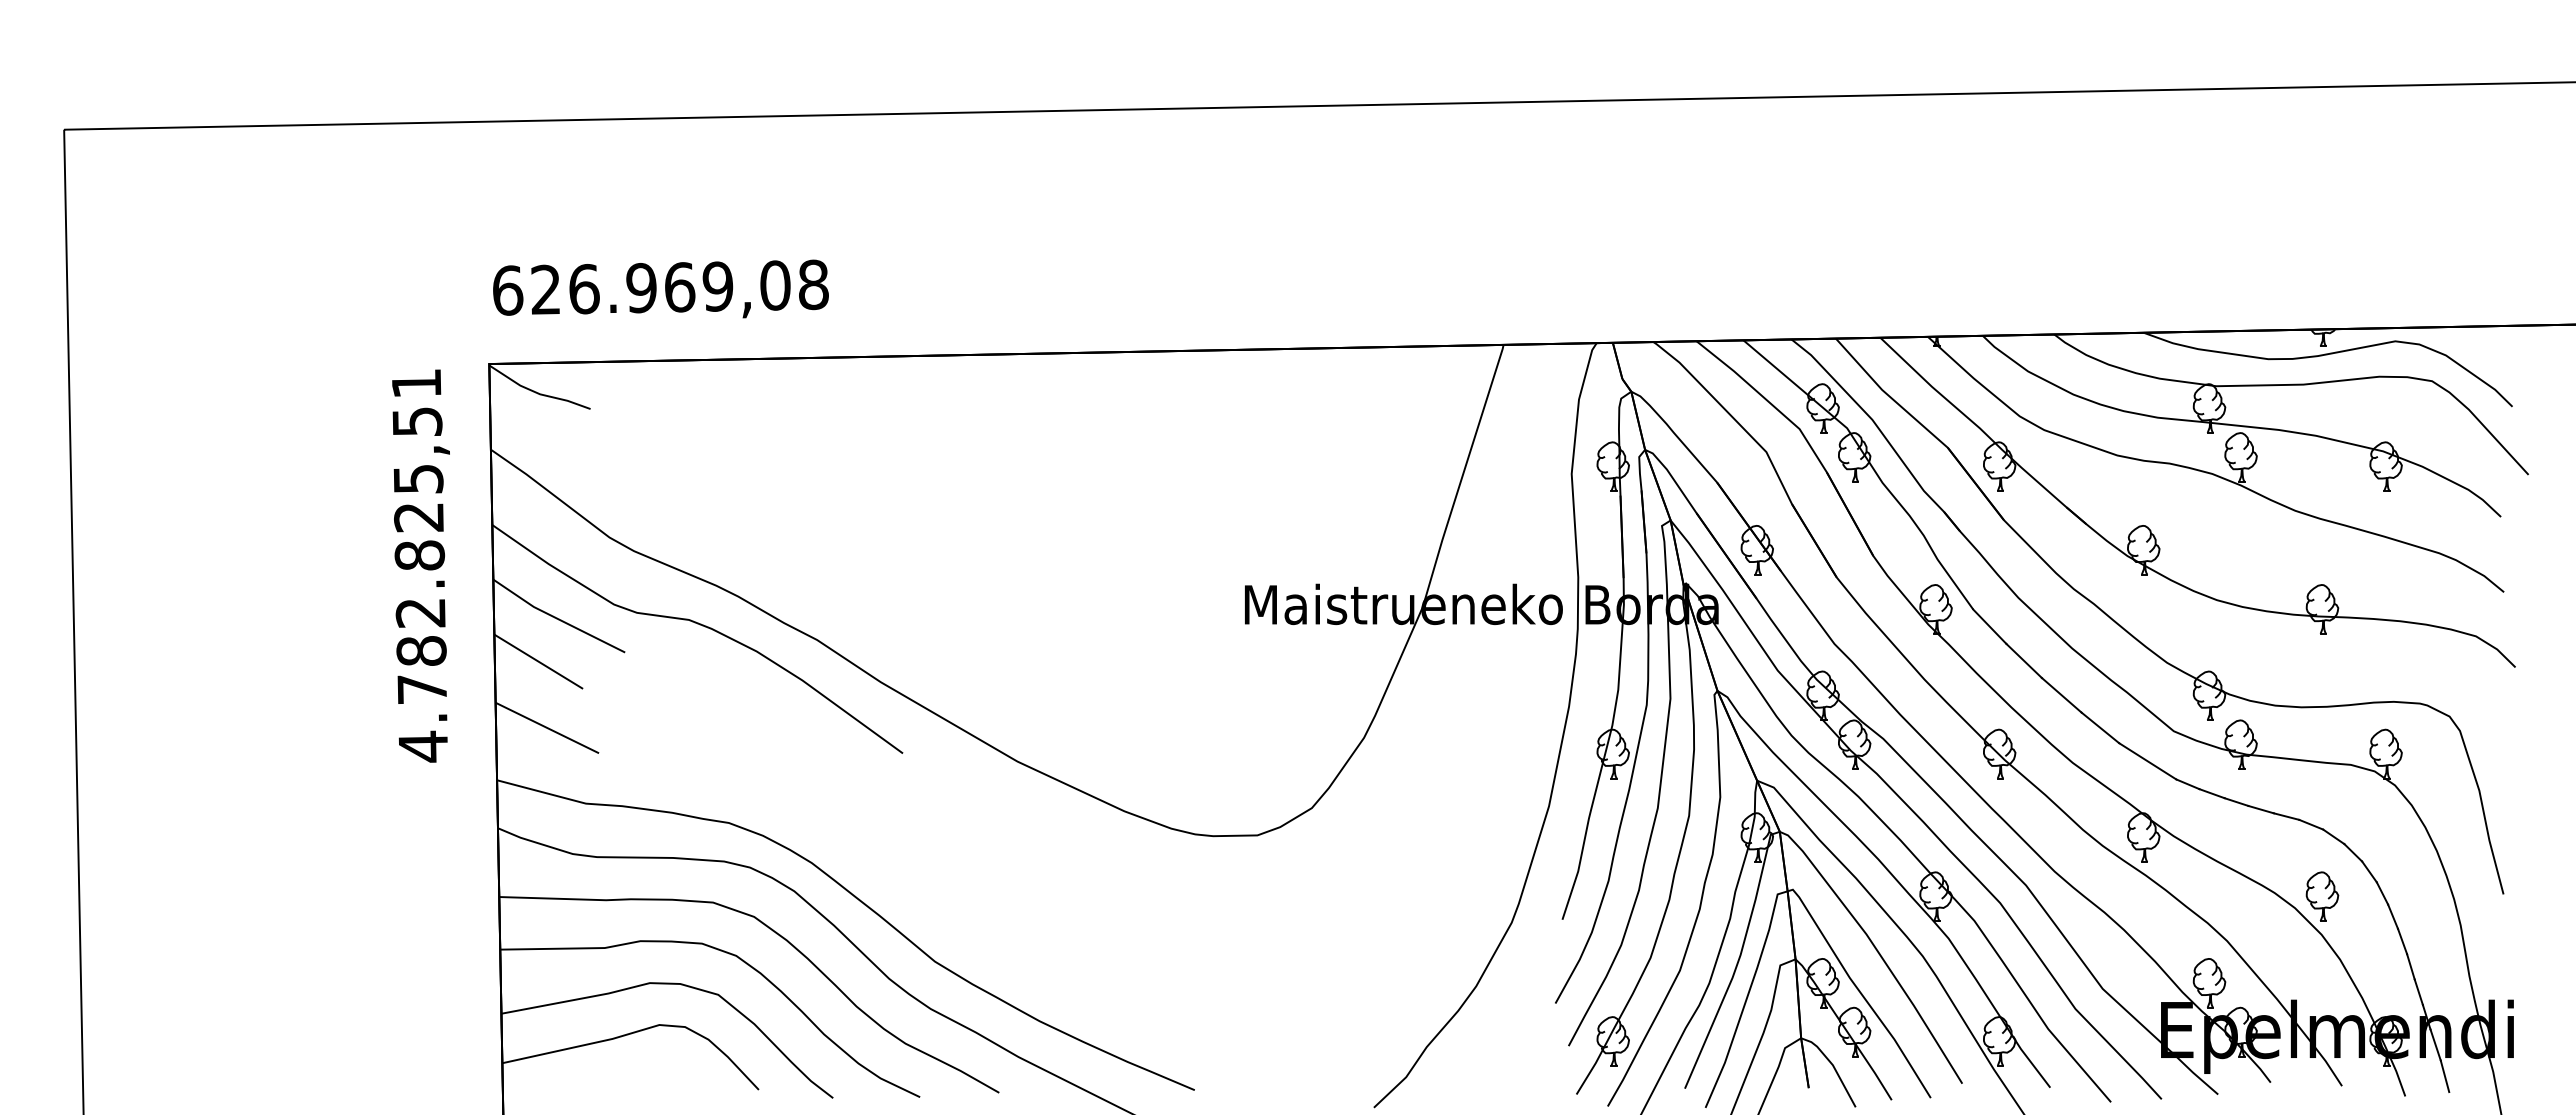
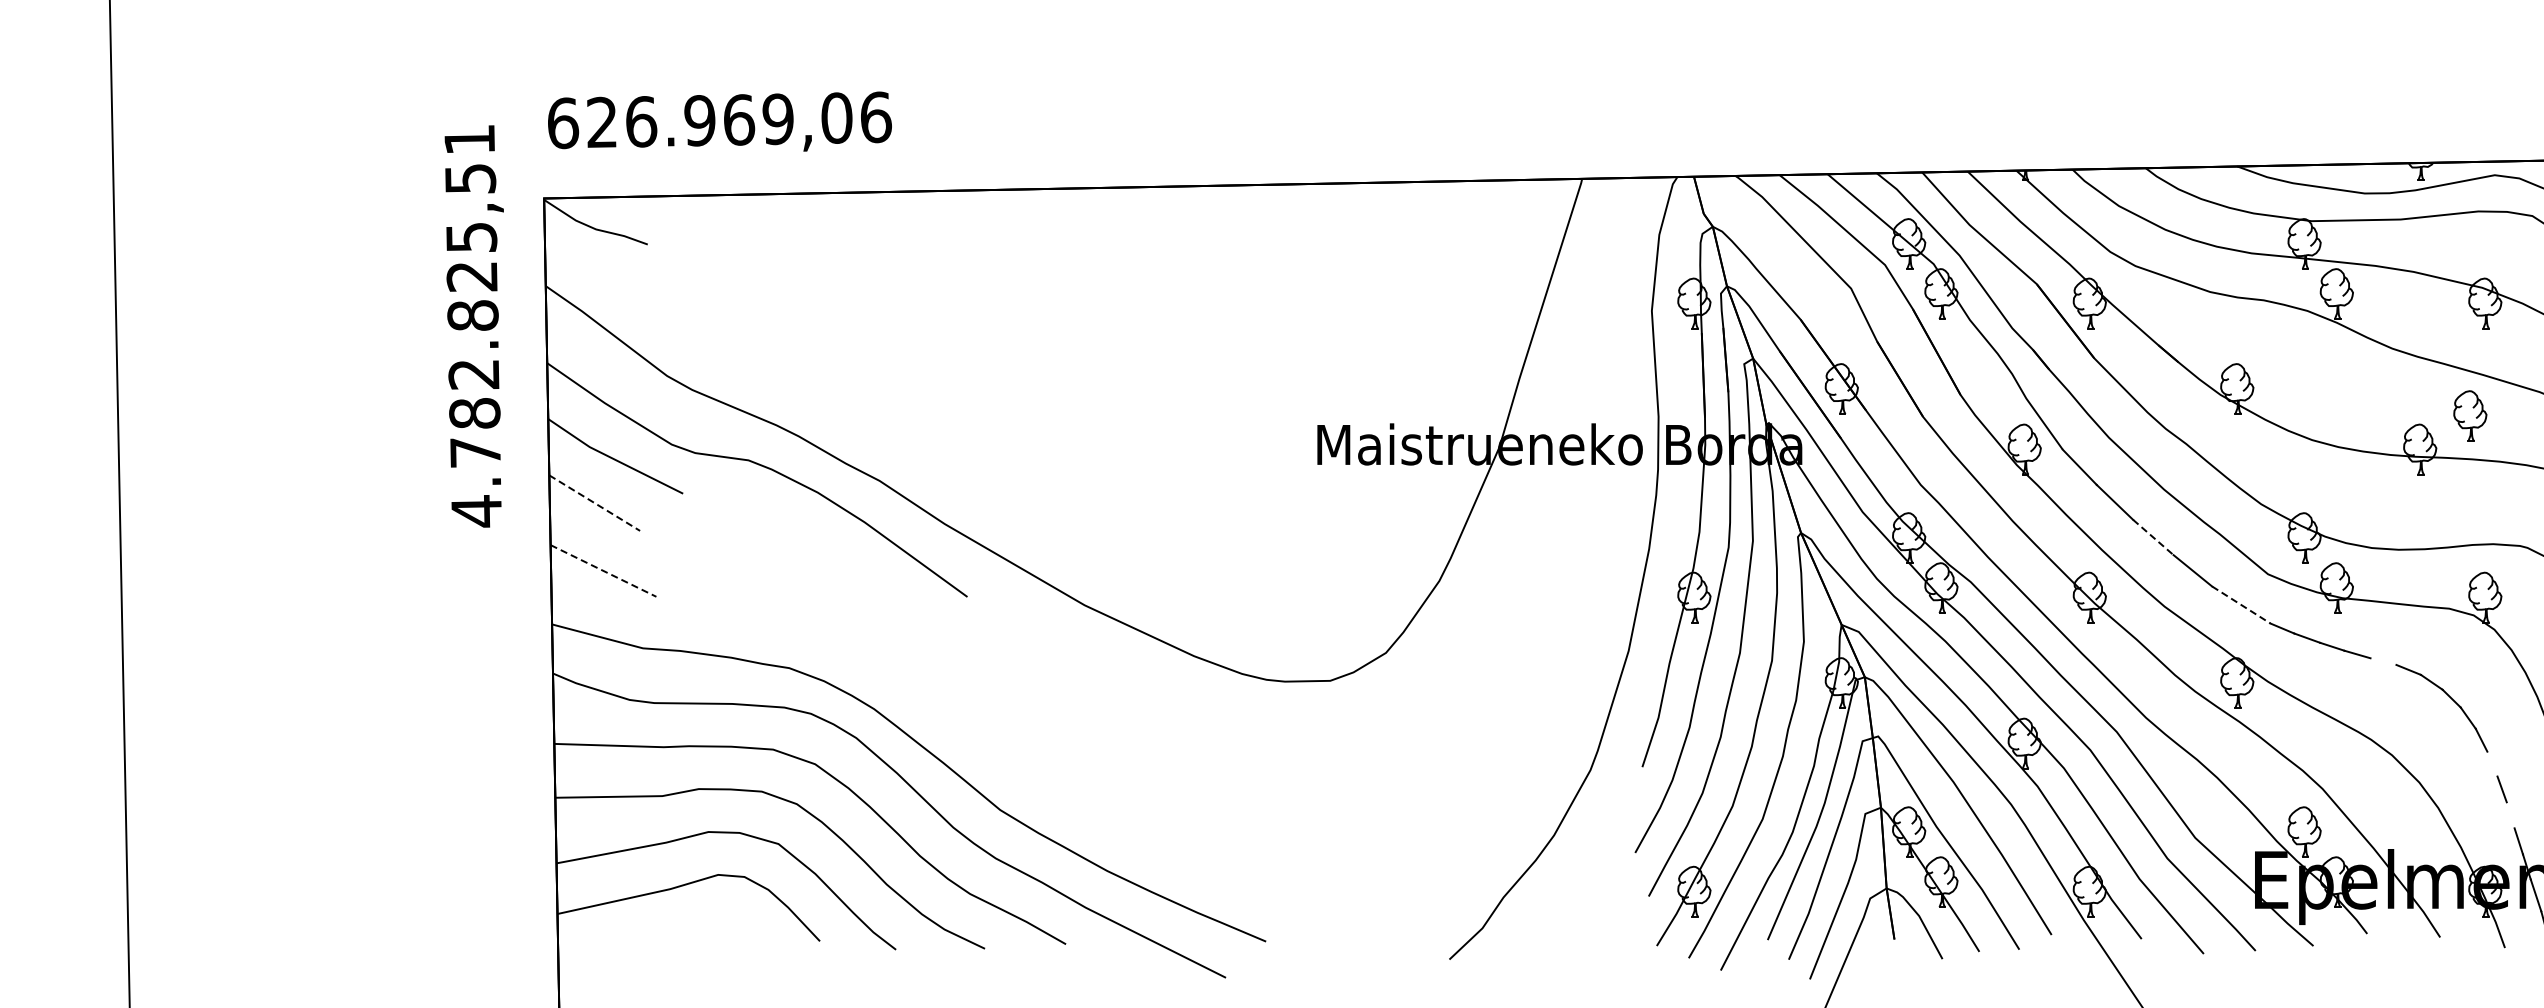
text: (813, 284) -> (875, 117), 626.969,08 -> 626.969,06
text: (420, 565) -> (473, 325), moved
line: (538, 661) -> (594, 502), solid -> dashed
line: (2062, 695) -> (2154, 537), solid -> dashed
line: (547, 728) -> (603, 571), solid -> dashed
line: (2147, 761) -> (2241, 605), solid -> dashed
line: (2286, 816) -> (2383, 661), removed
part: (2322, 896) -> (2470, 415), moved
line: (2393, 916) -> (2492, 763), removed
line: (2410, 966) -> (2510, 815), removed

